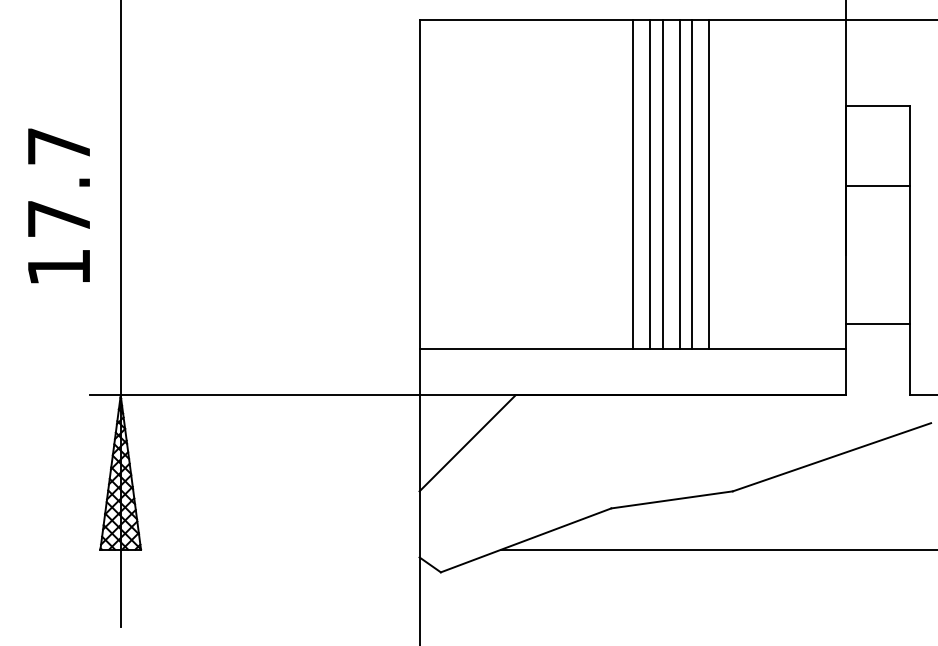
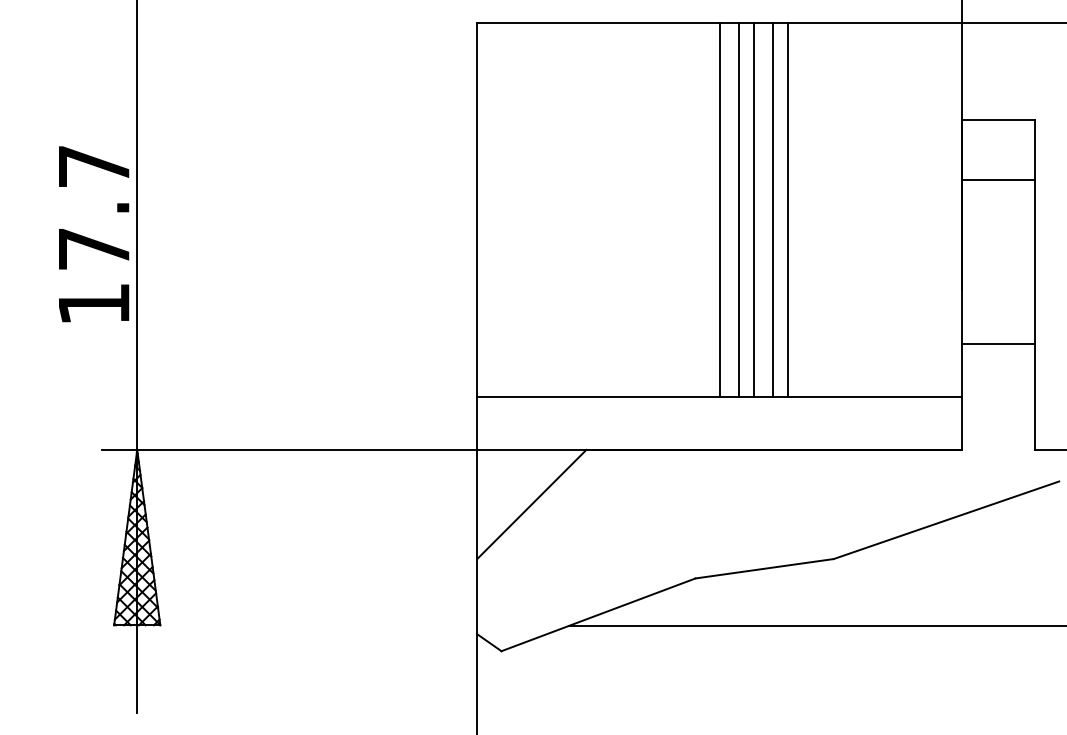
line: (709, 184) -> (807, 209), removed
line: (877, 185) -> (998, 180), moved
text: (59, 206) -> (94, 234), moved
line: (877, 323) -> (998, 343), moved

